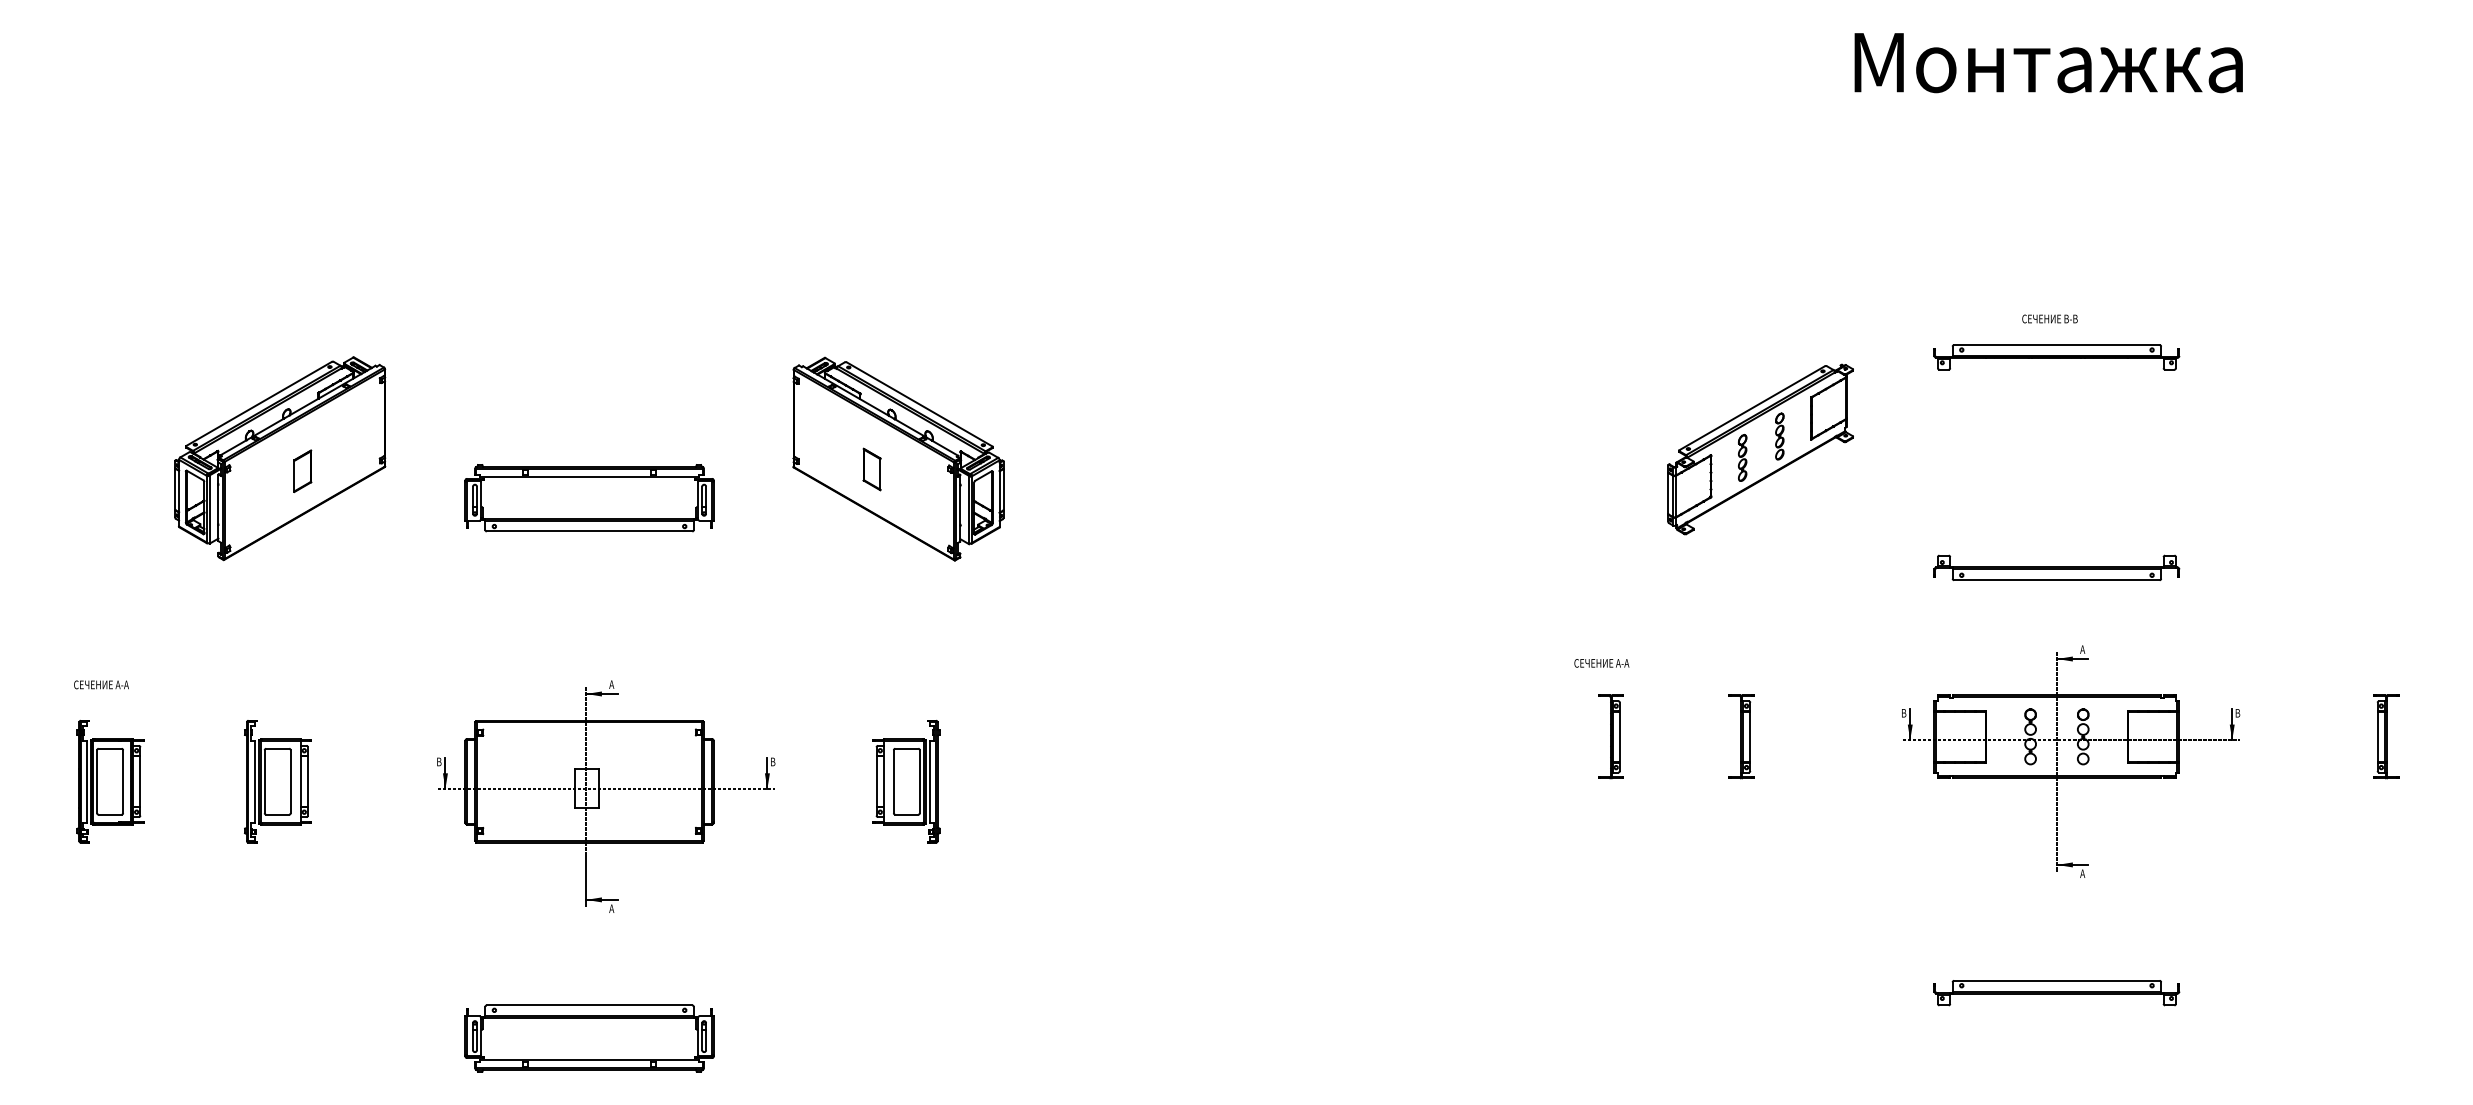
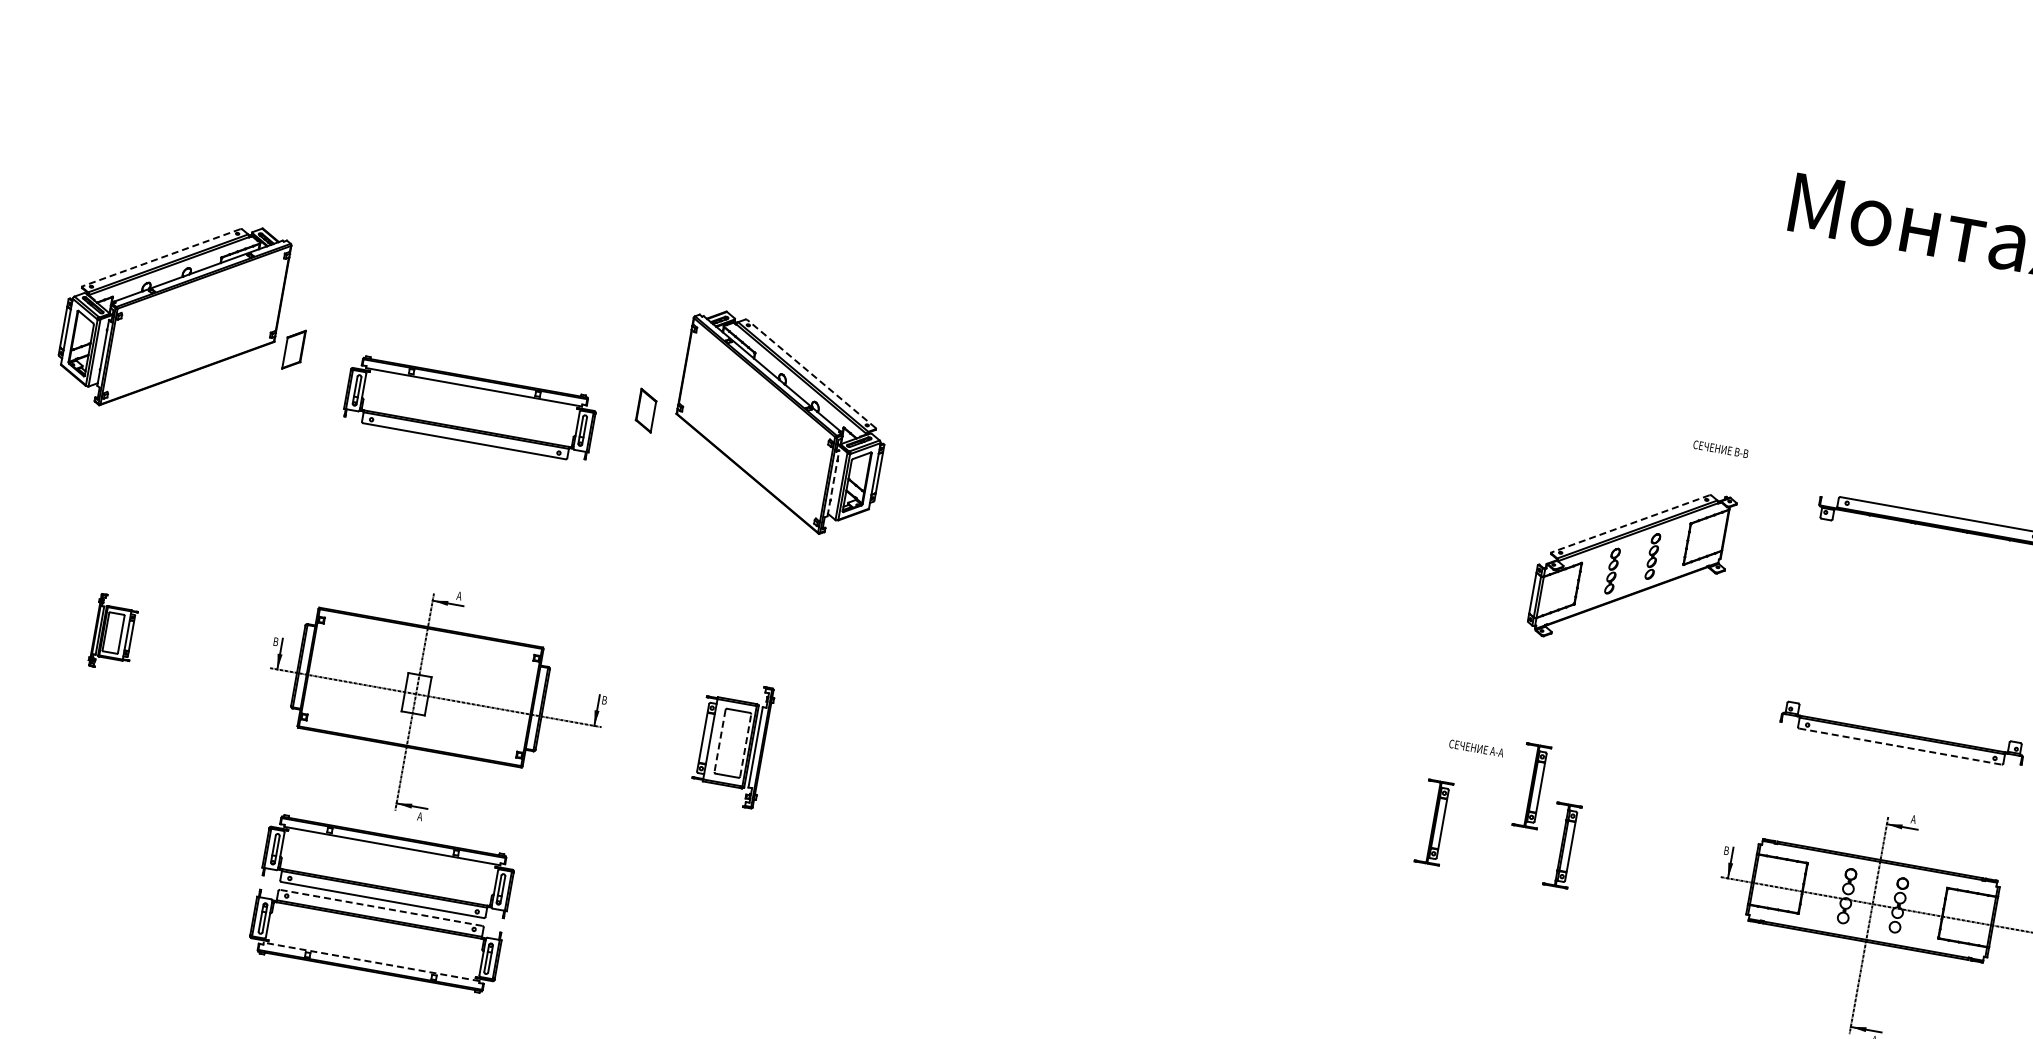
text: (2049, 318) -> (1720, 448), moved
line: (259, 403) -> (161, 257), solid -> dashed
line: (919, 404) -> (811, 374), solid -> dashed
line: (1752, 408) -> (1630, 524), solid -> dashed
part: (871, 469) -> (645, 410), moved
part: (302, 470) -> (293, 348), moved
line: (960, 507) -> (833, 482), solid -> dashed
line: (2056, 580) -> (1900, 746), solid -> dashed
text: (1601, 663) -> (1476, 748), moved
part: (1700, 683) -> (1531, 785), added
part: (277, 781) -> (113, 632), size x0.6
line: (919, 781) -> (745, 745), solid -> dashed
line: (893, 782) -> (719, 741), solid -> dashed
part: (589, 964) -> (388, 867), added
line: (589, 1005) -> (381, 907), solid -> dashed
line: (589, 1060) -> (371, 962), solid -> dashed

